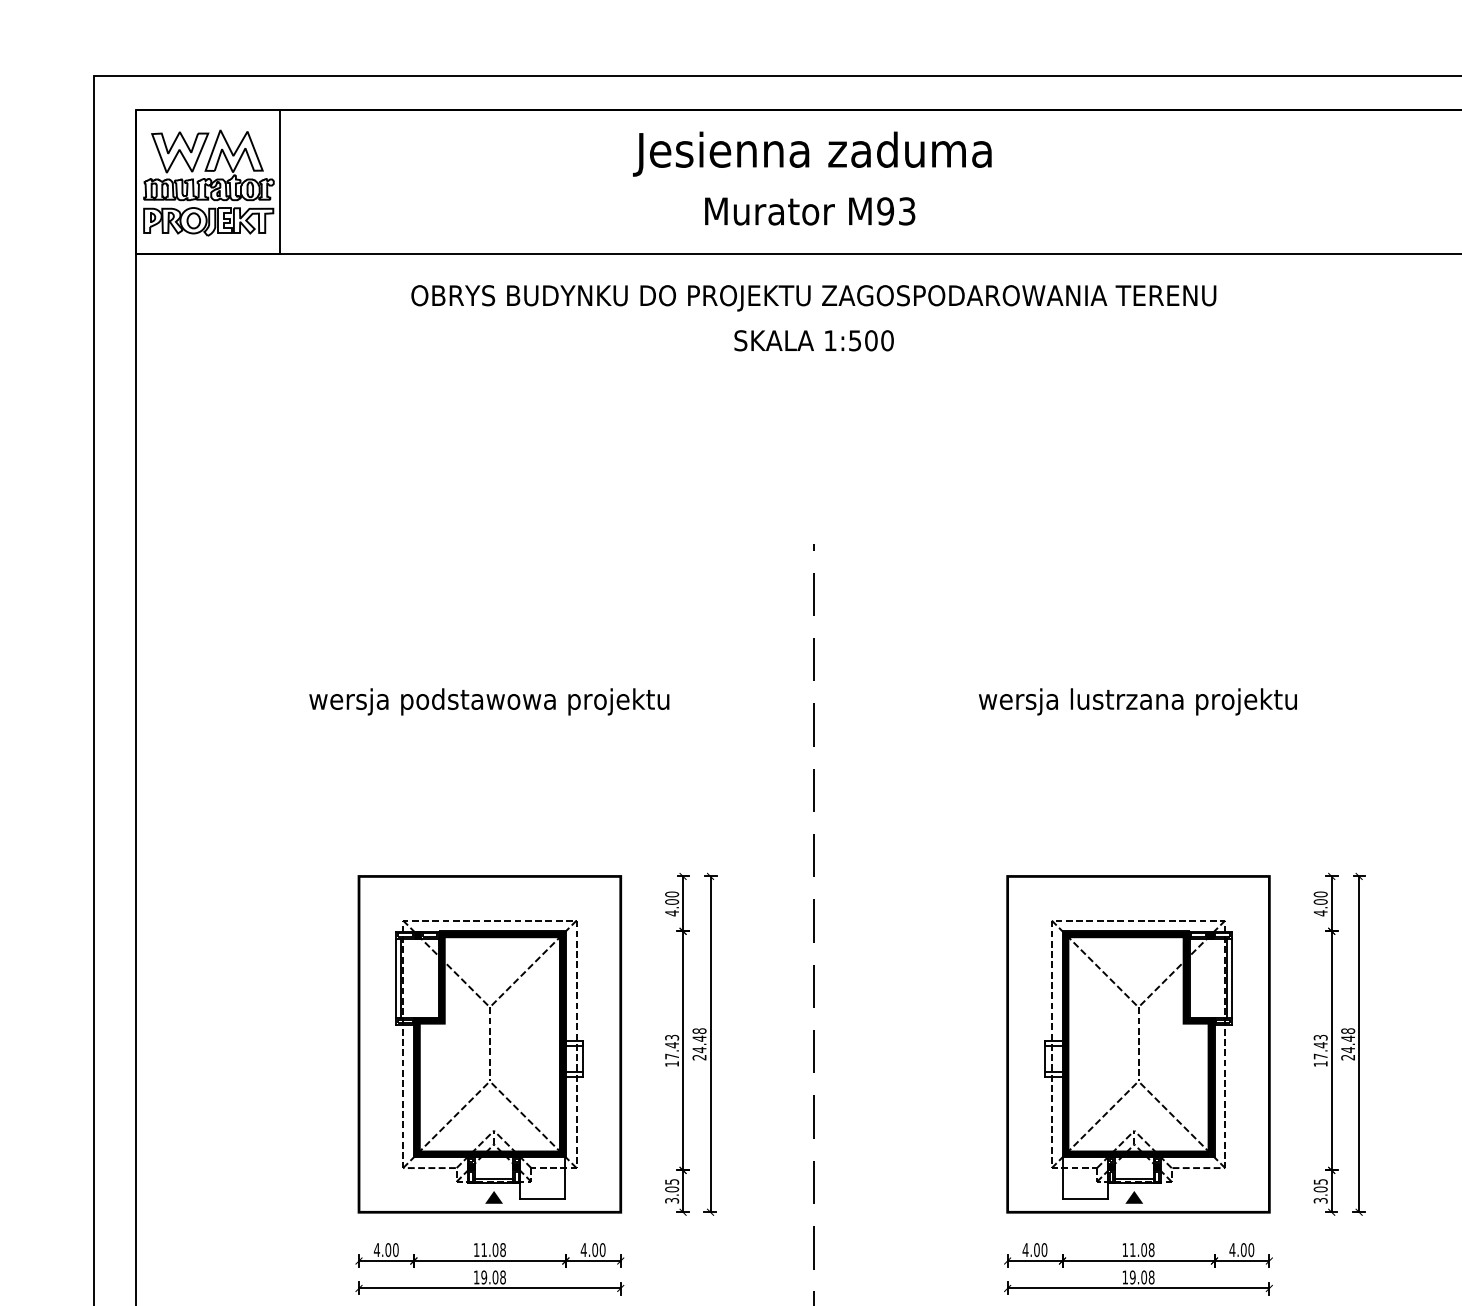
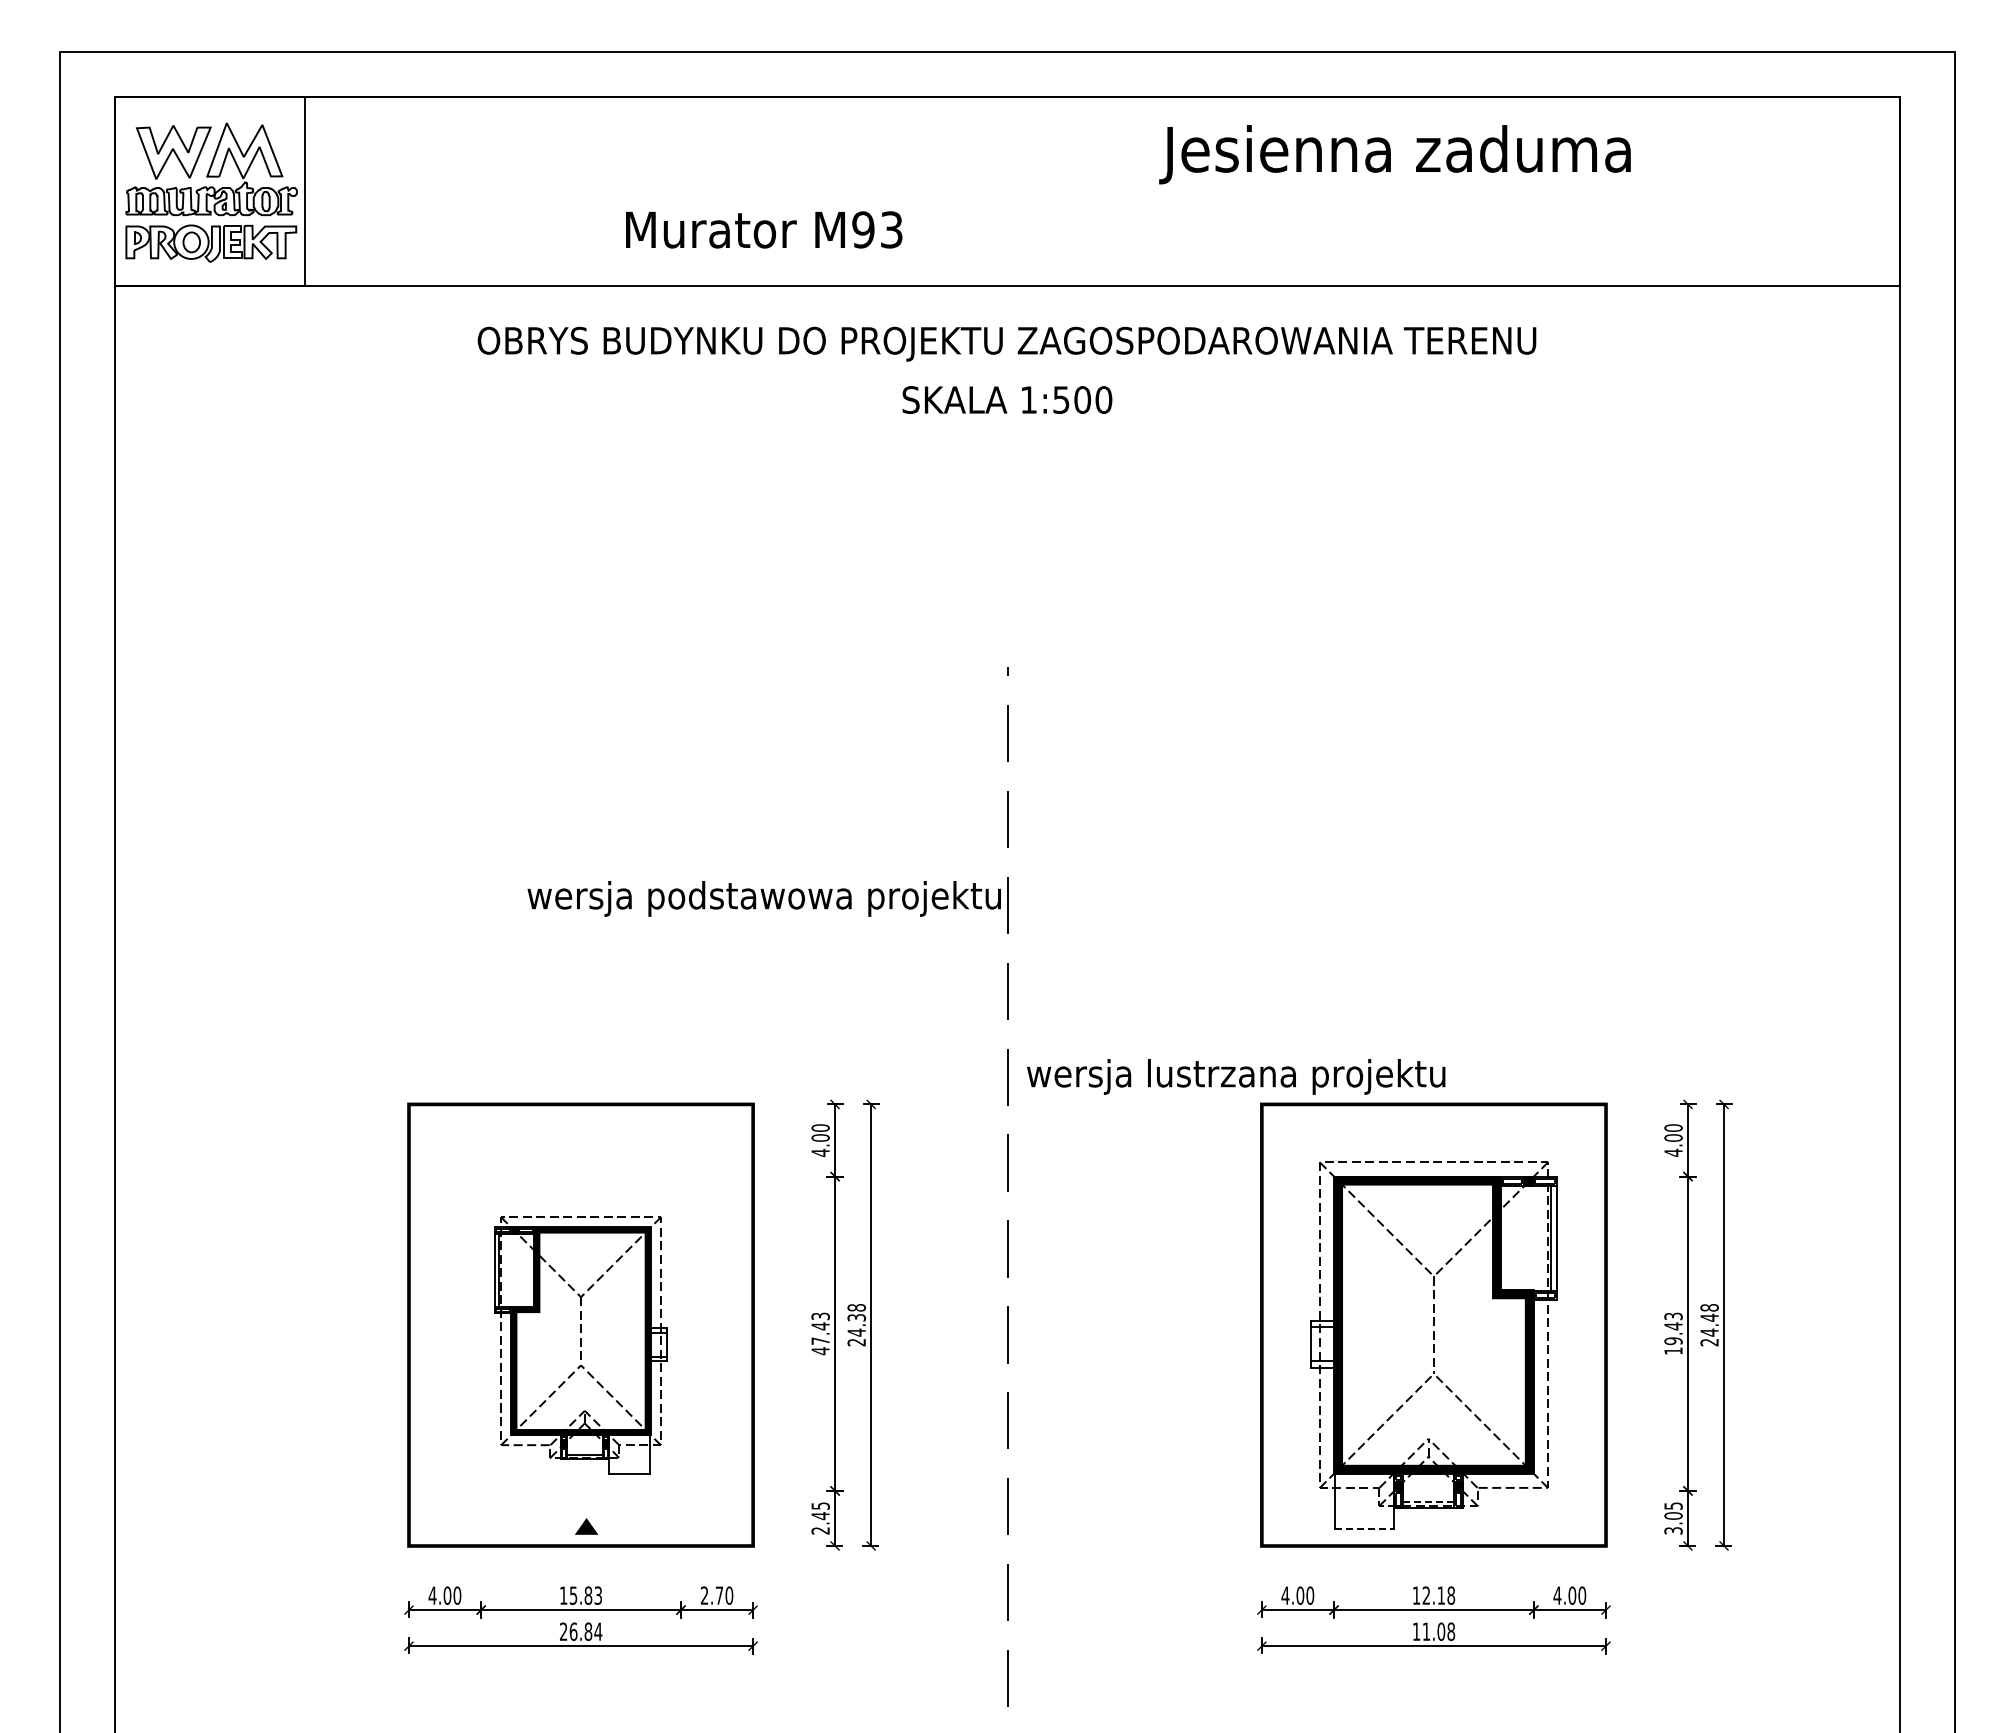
text: (811, 154) -> (1394, 154), moved
text: (810, 211) -> (764, 229), moved
text: (488, 701) -> (763, 898), moved
text: (1138, 701) -> (1236, 1076), moved
text: (699, 1038) -> (856, 1317), 24.48 -> 24.38
text: (1320, 1056) -> (1673, 1341), 17.43 -> 19.43
part: (489, 1059) -> (580, 1345), size x0.7
text: (671, 1064) -> (820, 1351), 17.43 -> 47.43
line: (1134, 1178) -> (1428, 1501), solid -> dashed
text: (671, 1195) -> (820, 1523), 3.05 -> 2.45
fill: (1134, 1196) -> (1428, 1525), removed
line: (1085, 1198) -> (1364, 1528), solid -> dashed
text: (493, 1249) -> (585, 1595), 11.08 -> 15.83
text: (589, 1249) -> (711, 1595), 4.00 -> 2.70
text: (1138, 1249) -> (1433, 1595), 11.08 -> 12.18
text: (489, 1277) -> (580, 1631), 19.08 -> 26.84
text: (1132, 1277) -> (1426, 1631), 19.08 -> 11.08

